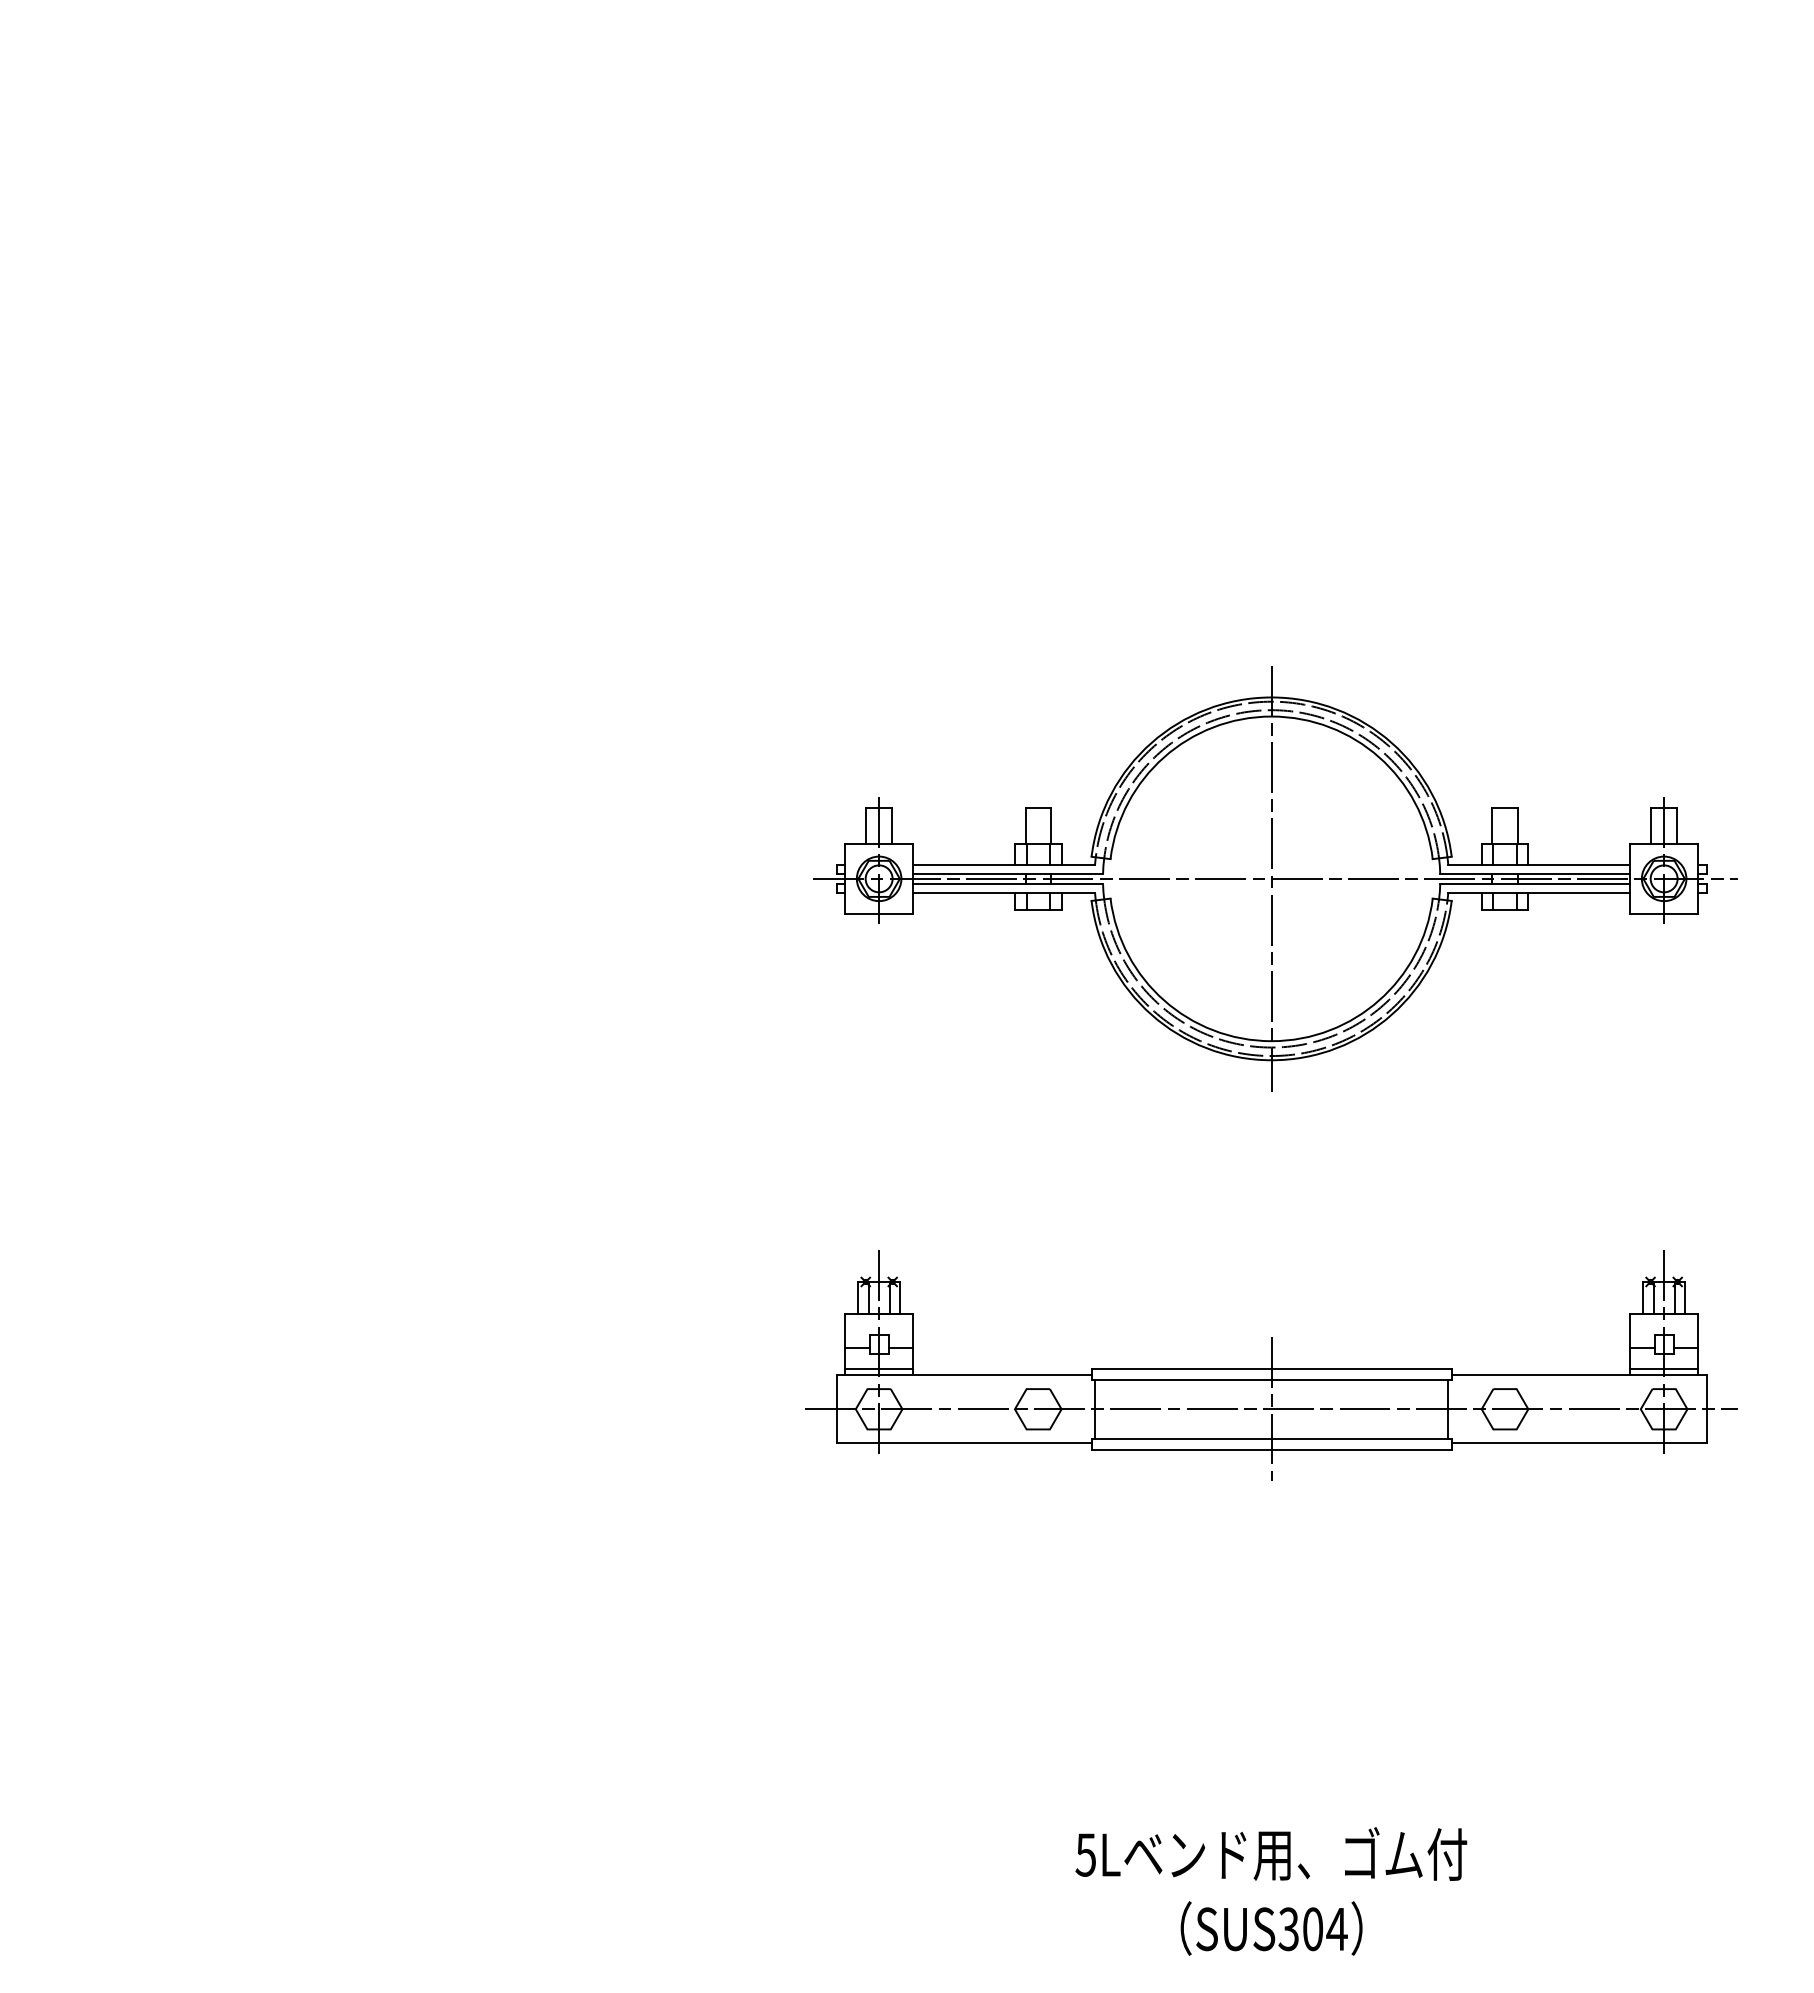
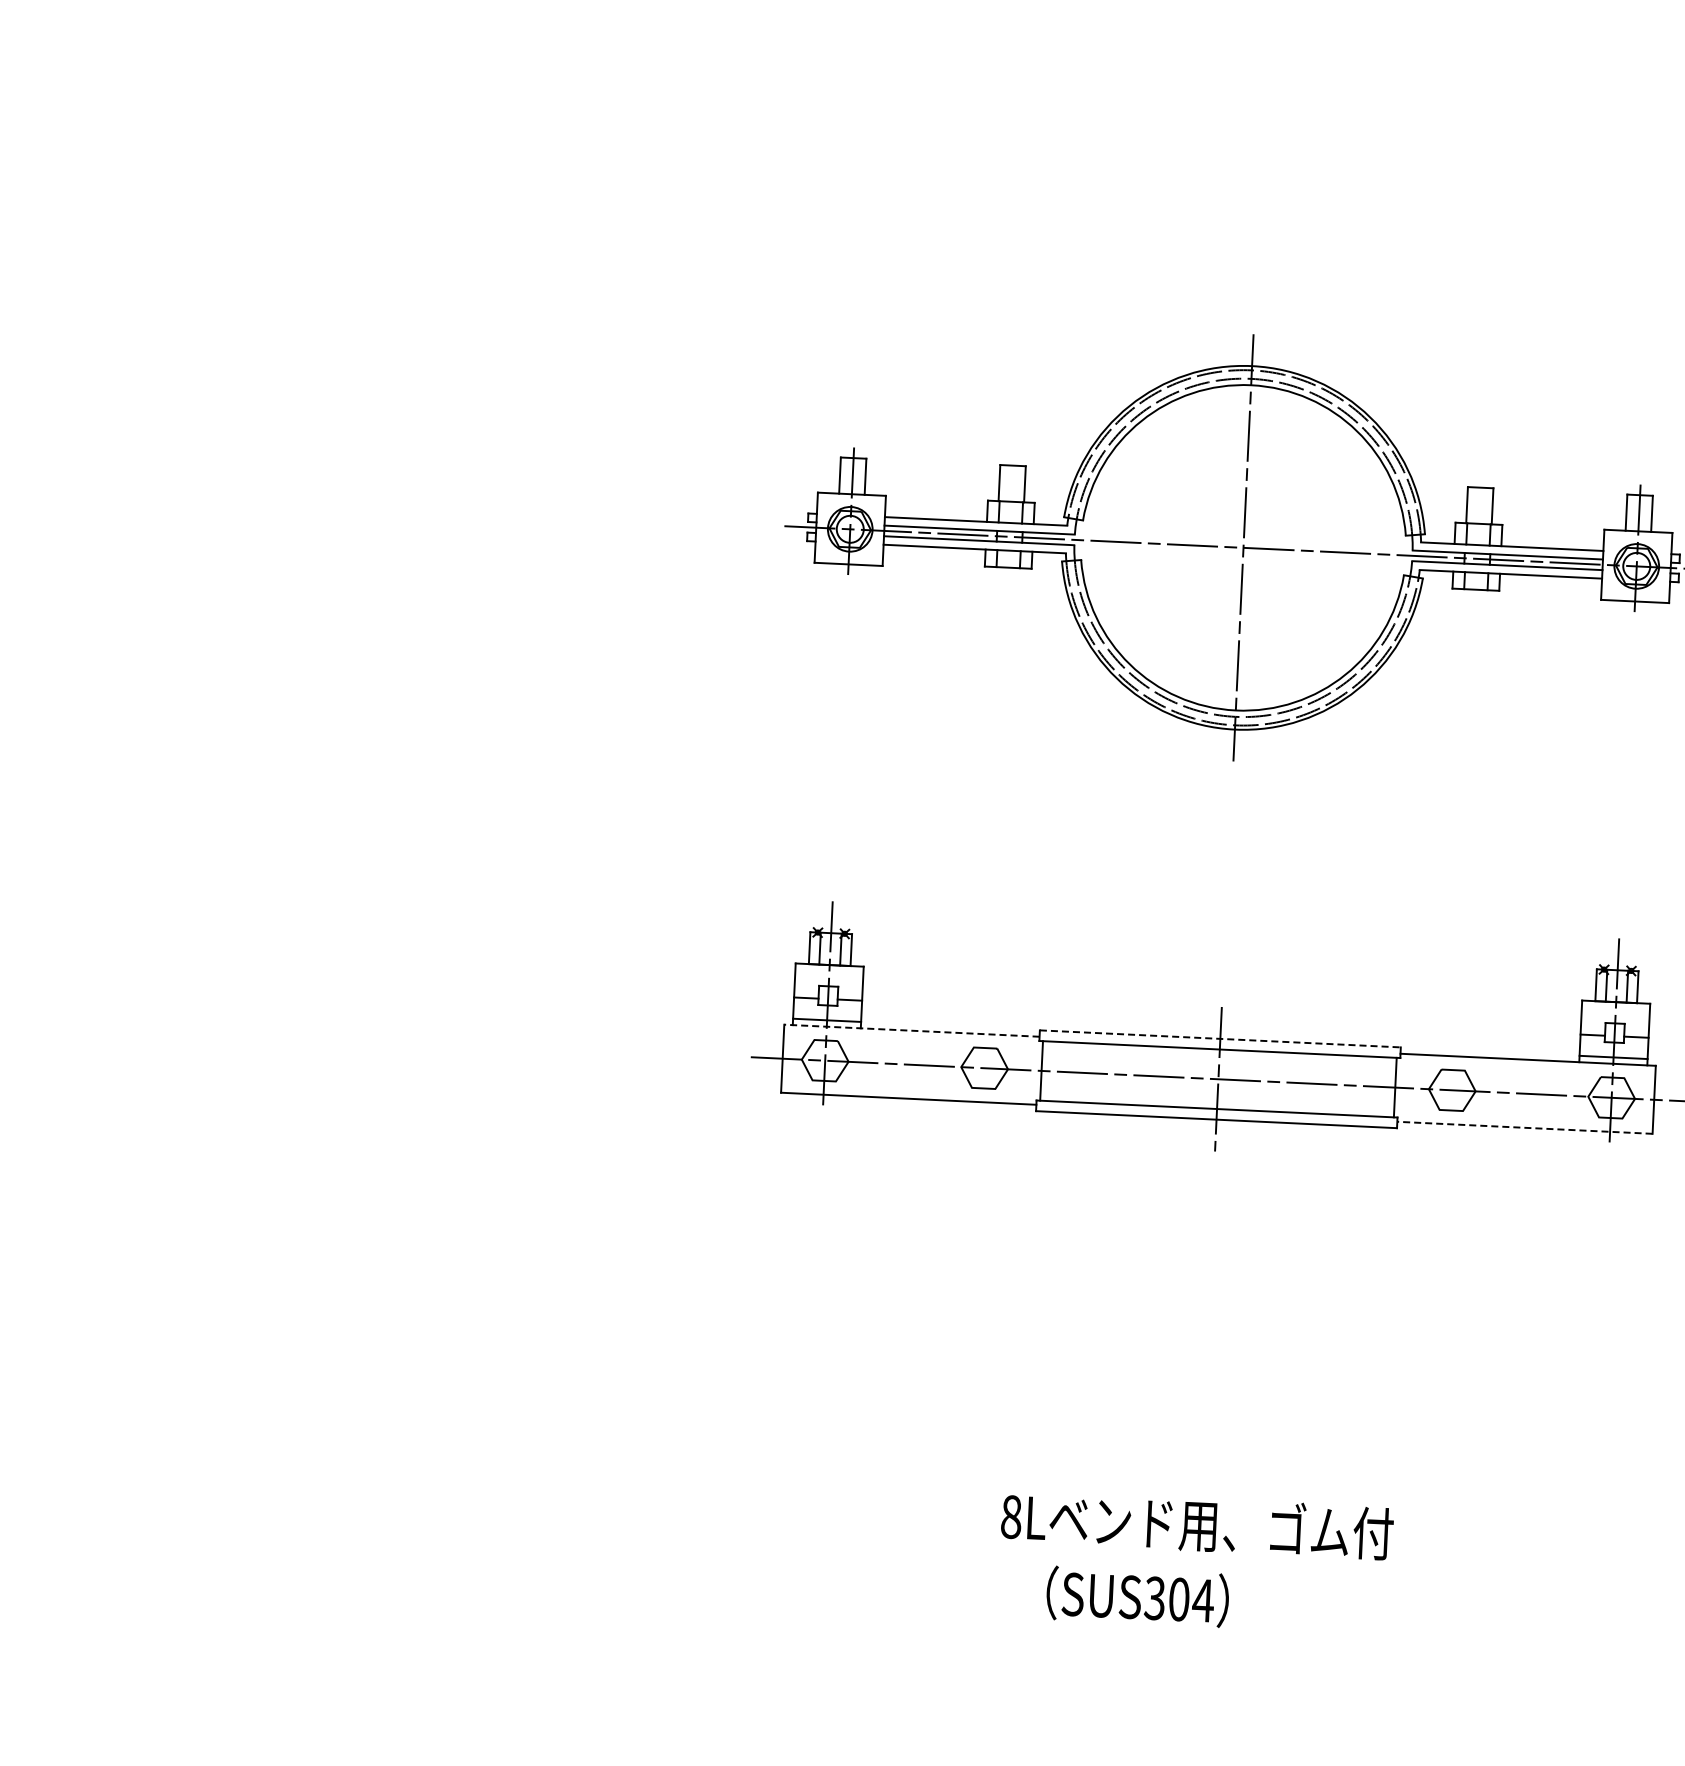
line: (1272, 1368) -> (1221, 1038), solid -> dashed
line: (963, 1375) -> (911, 1030), solid -> dashed
line: (1578, 1443) -> (1524, 1128), solid -> dashed
text: (1085, 1854) -> (1010, 1516), 5L -> 8L
text: (1271, 1928) -> (1137, 1596), moved

